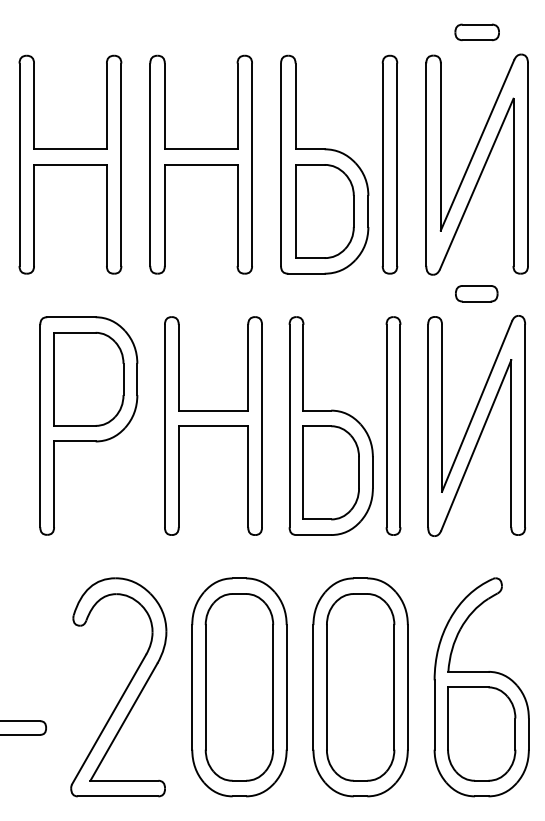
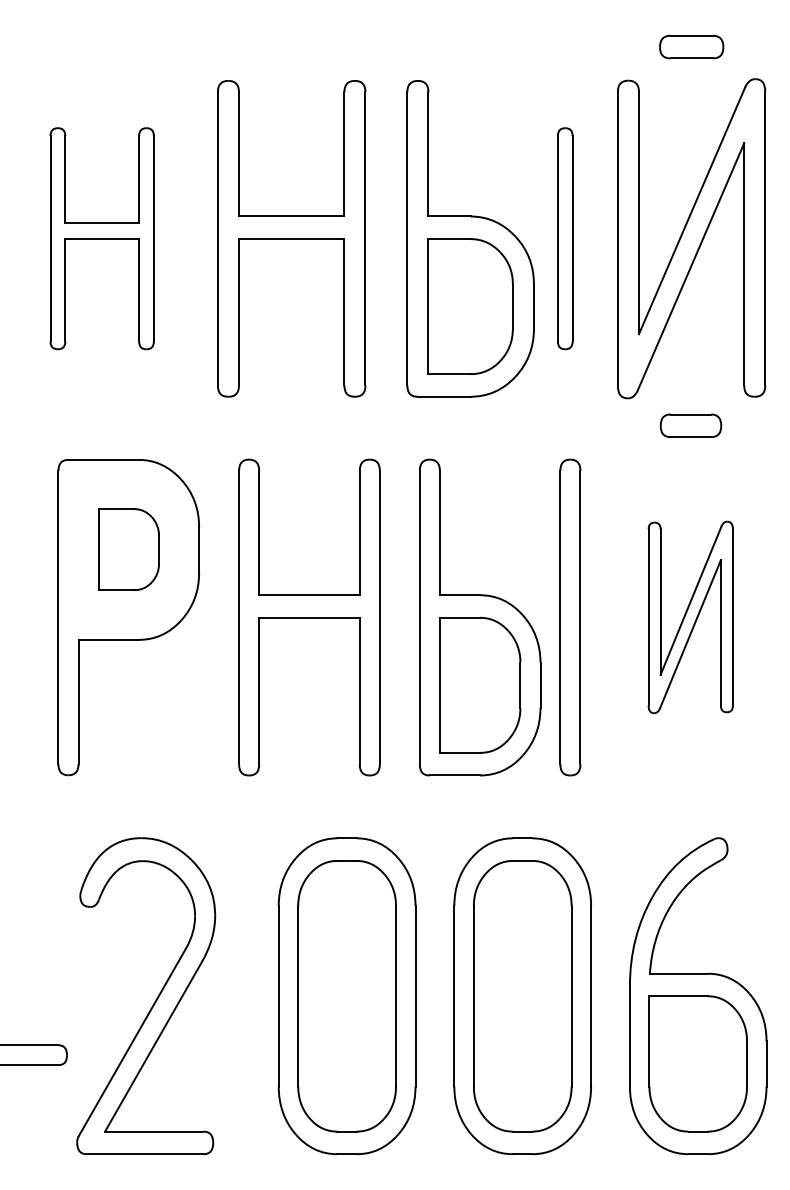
part: (70, 164) -> (102, 238), size x0.7
part: (389, 164) -> (564, 238), size x0.7
part: (88, 378) -> (128, 548), size x0.6
part: (476, 425) -> (690, 616), size x0.6
part: (124, 690) -> (154, 1000), moved

